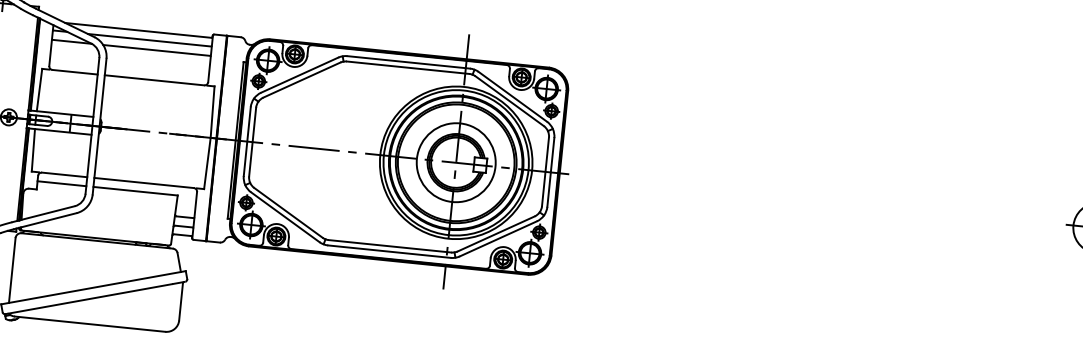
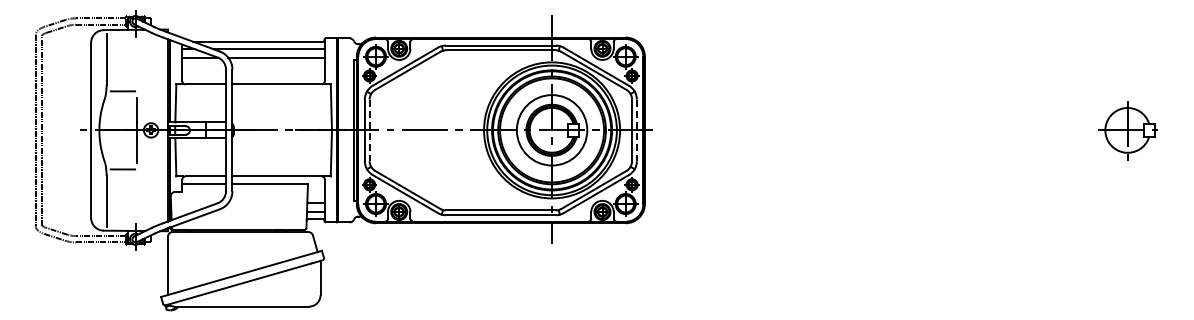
line: (252, 142) -> (369, 130), solid -> dashed
line: (550, 172) -> (636, 130), solid -> dashed

